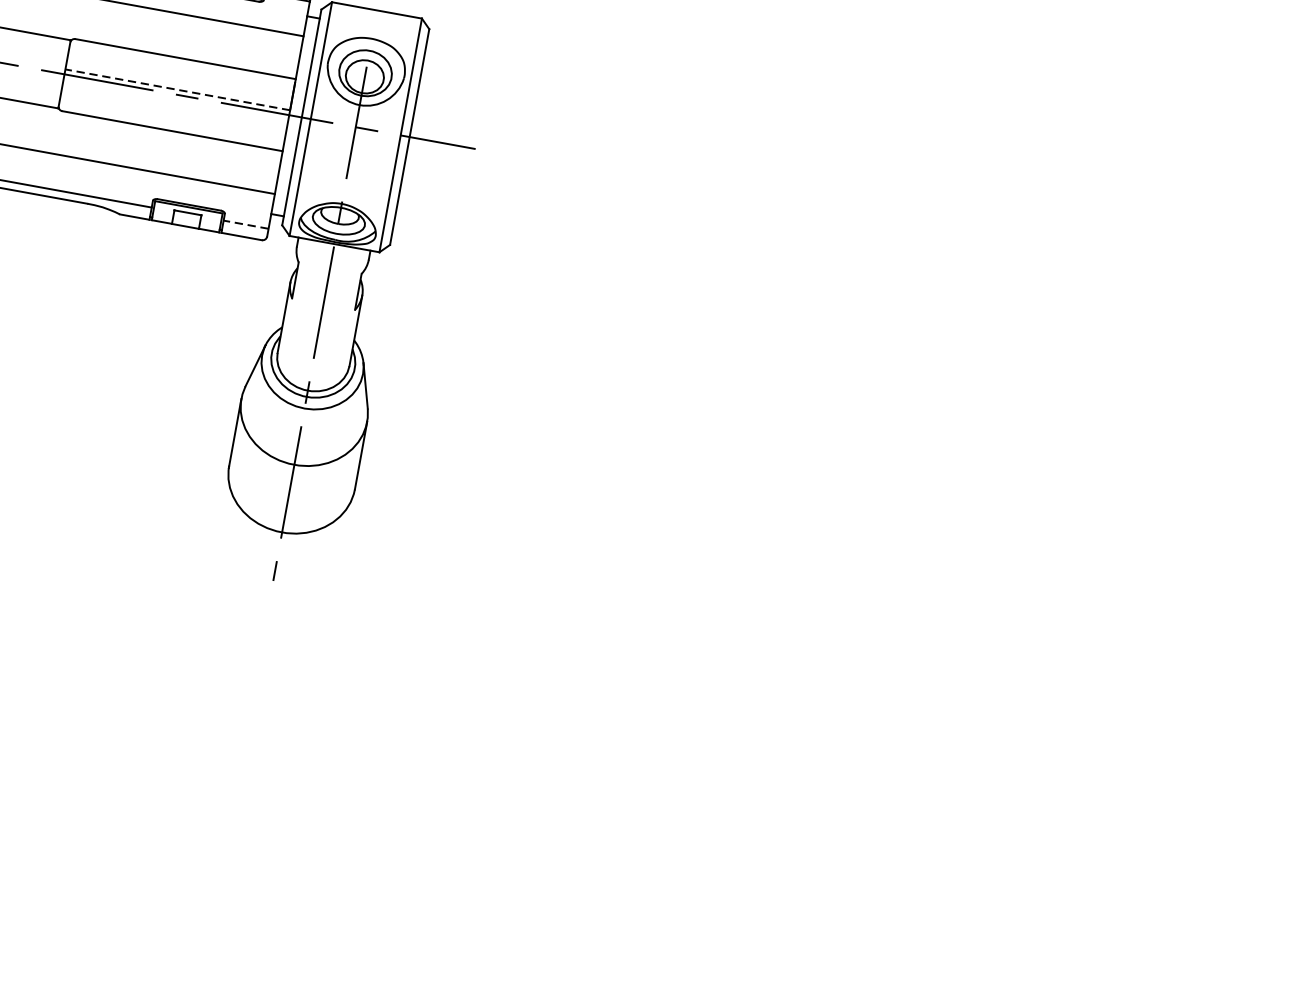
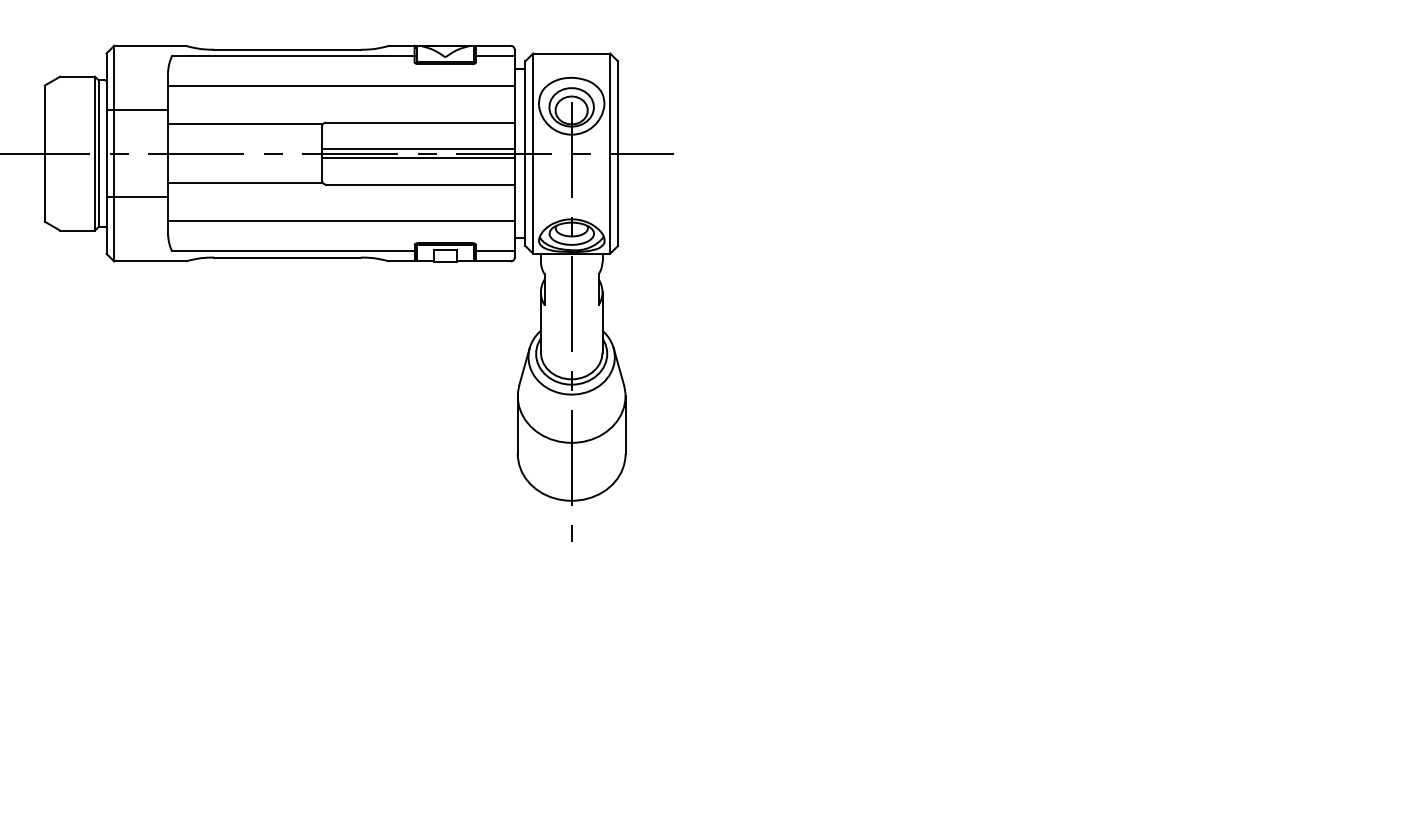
line: (176, 89) -> (417, 149), dashed -> solid
line: (176, 99) -> (418, 157), added
line: (244, 225) -> (494, 251), dashed -> solid

